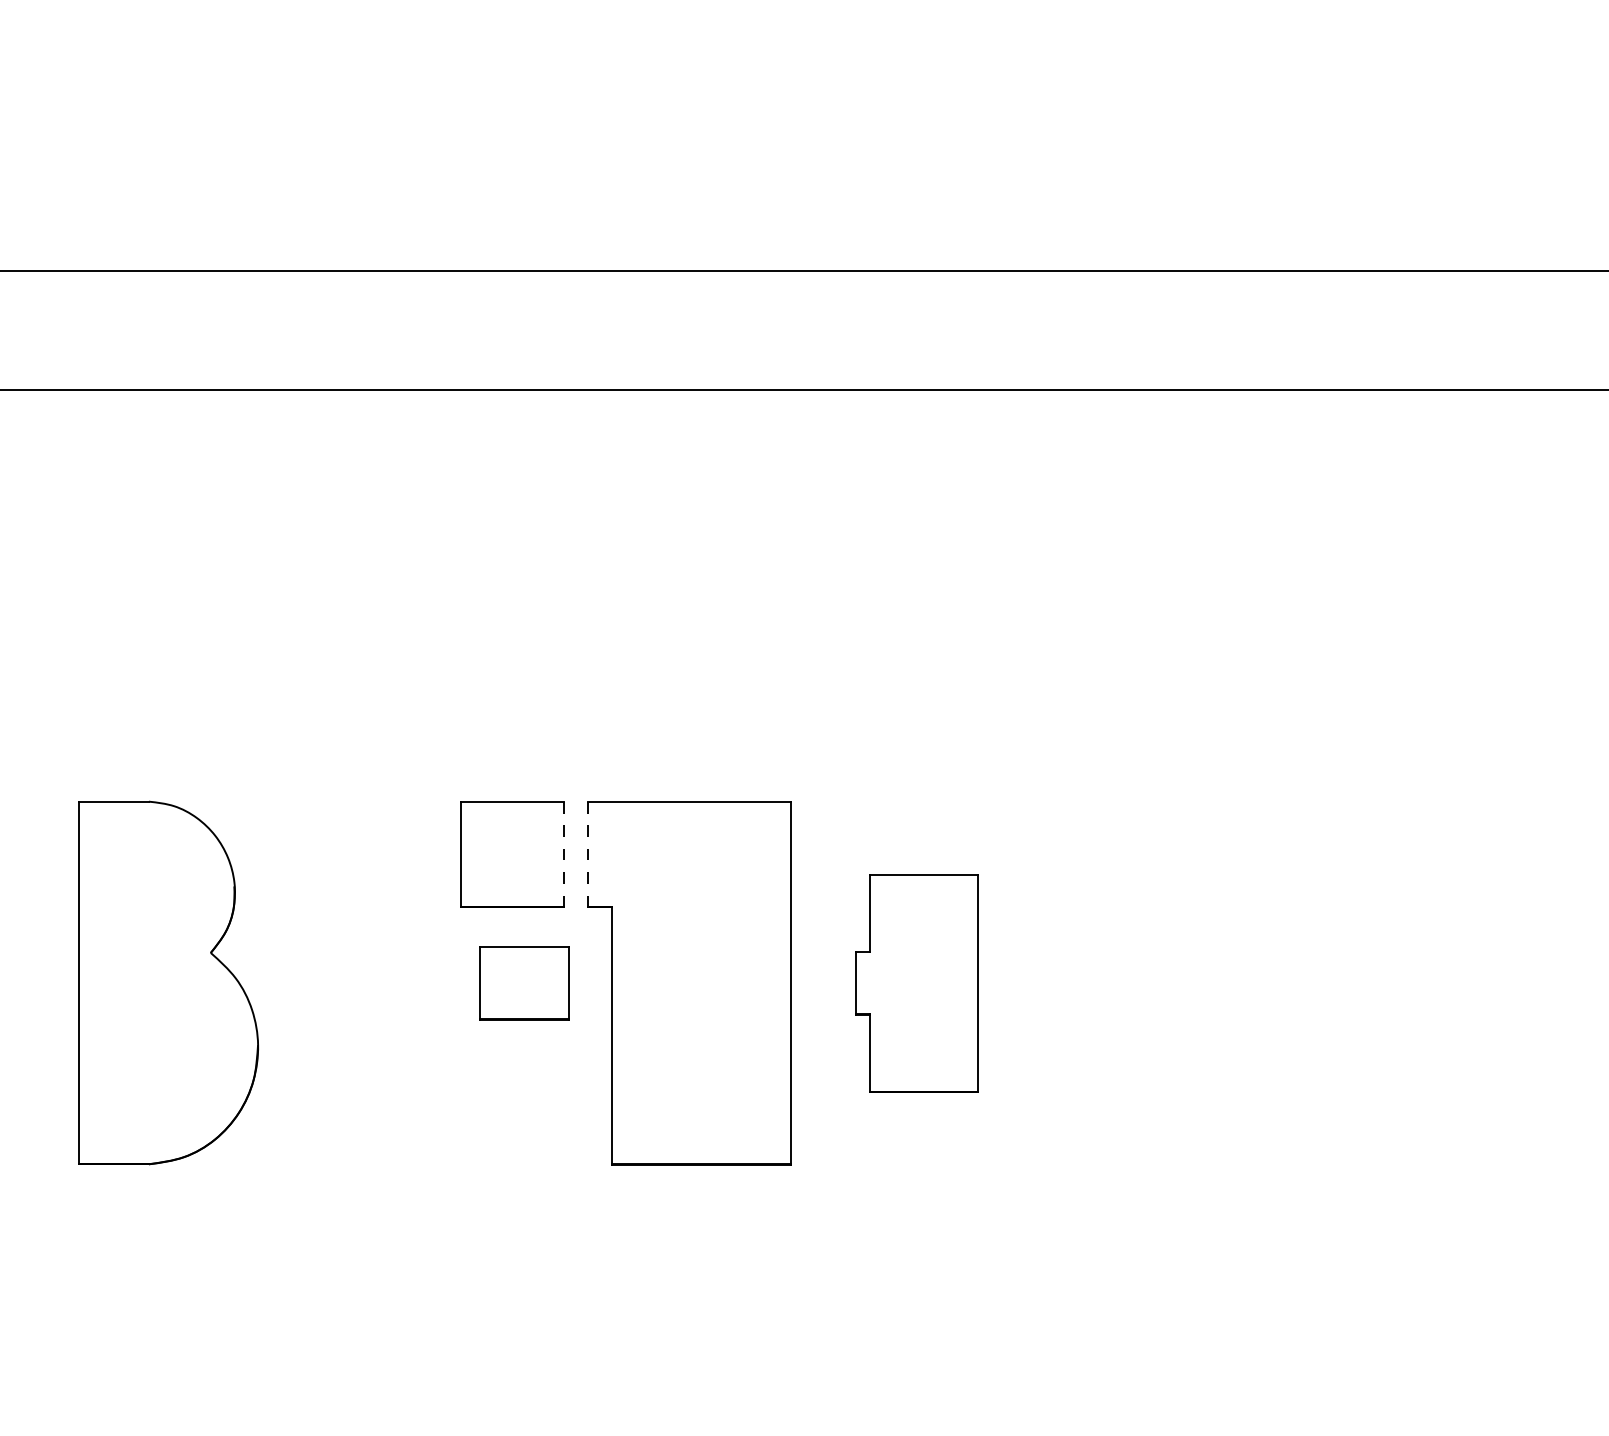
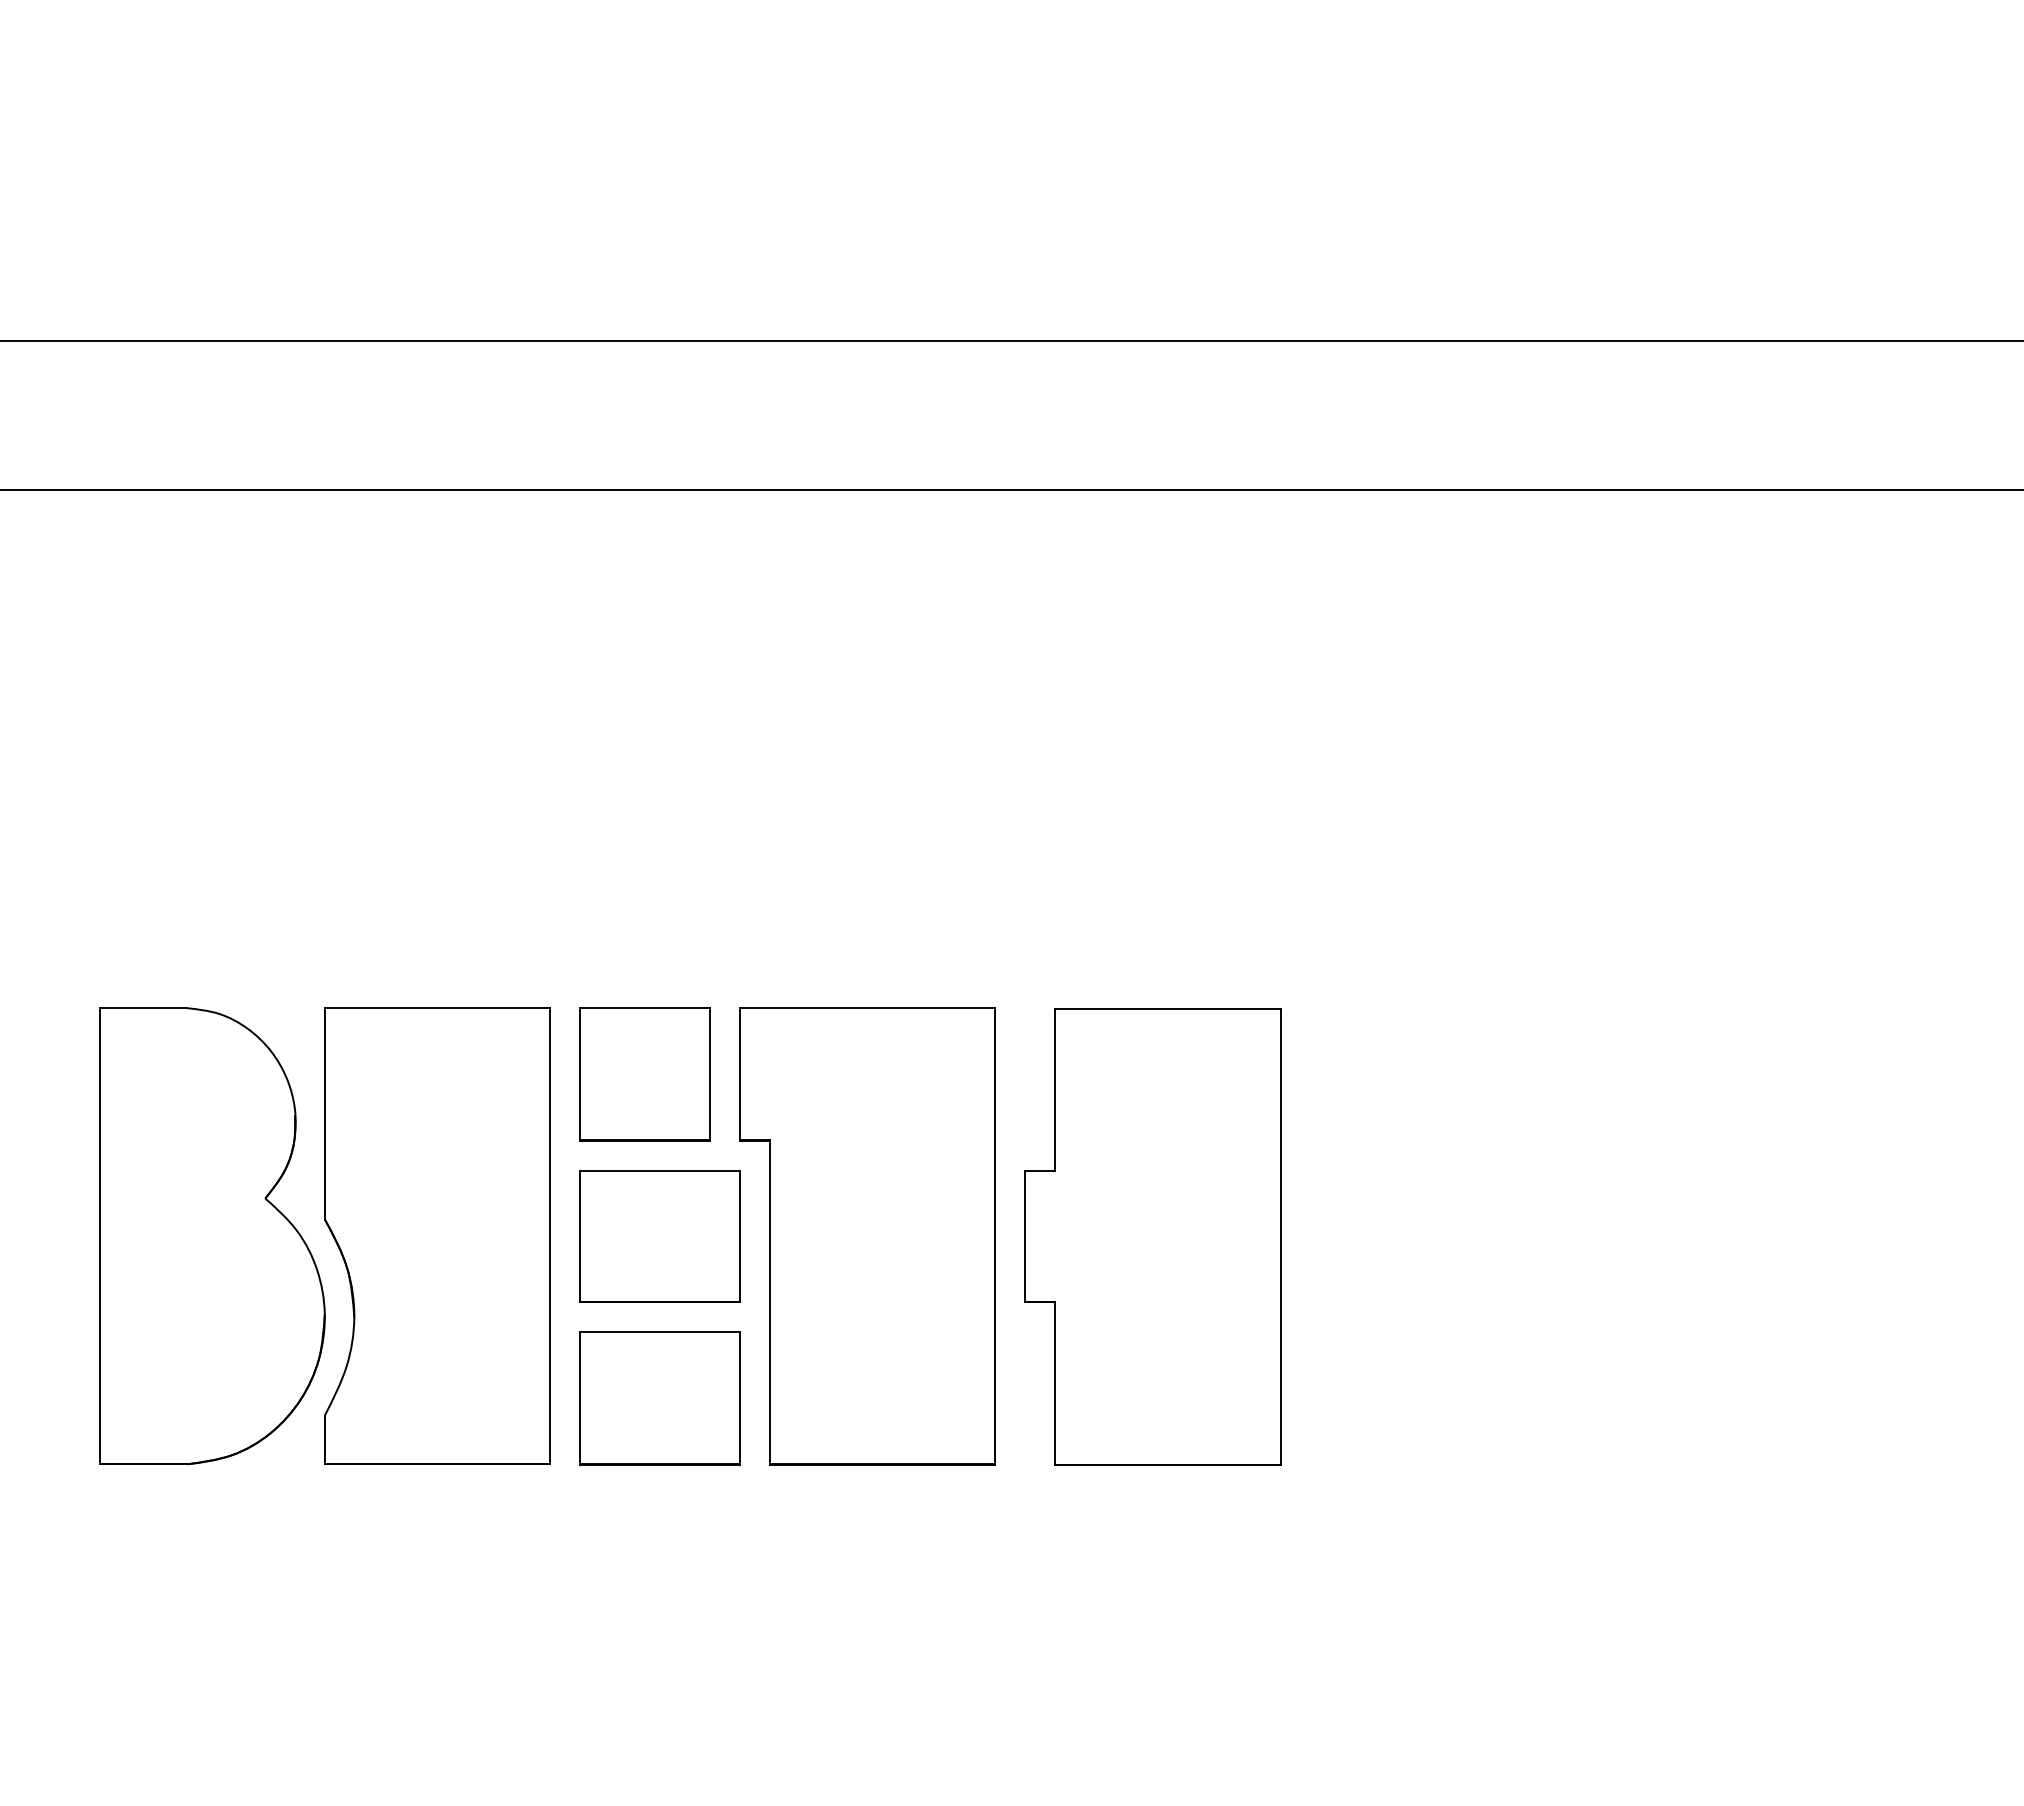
line: (564, 854) -> (710, 1074), dashed -> solid
line: (587, 854) -> (739, 1074), dashed -> solid
part: (347, 982) -> (437, 1235), added
part: (524, 983) -> (659, 1236), size x1.43
part: (916, 983) -> (1152, 1236), size x1.67
part: (524, 1111) -> (659, 1398), added

